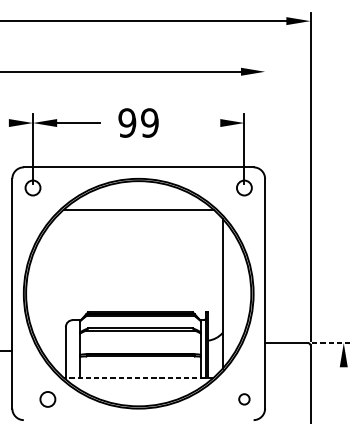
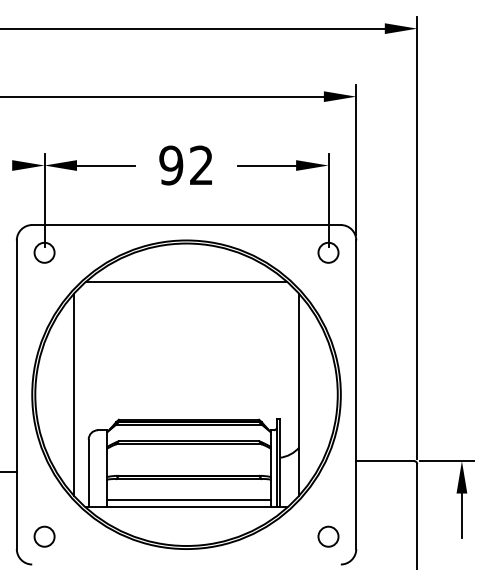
line: (265, 119) -> (356, 160), added
text: (149, 123) -> (201, 165), 99 -> 92
line: (198, 123) -> (266, 165), added
line: (54, 293) -> (73, 394), added
line: (332, 343) -> (446, 461), dashed -> solid
line: (140, 371) -> (188, 499), added
line: (138, 377) -> (186, 507), dashed -> solid
line: (343, 383) -> (461, 515), added
circle: (47, 399) -> (44, 536), moved
circle: (244, 399) -> (328, 536), size x1.43

